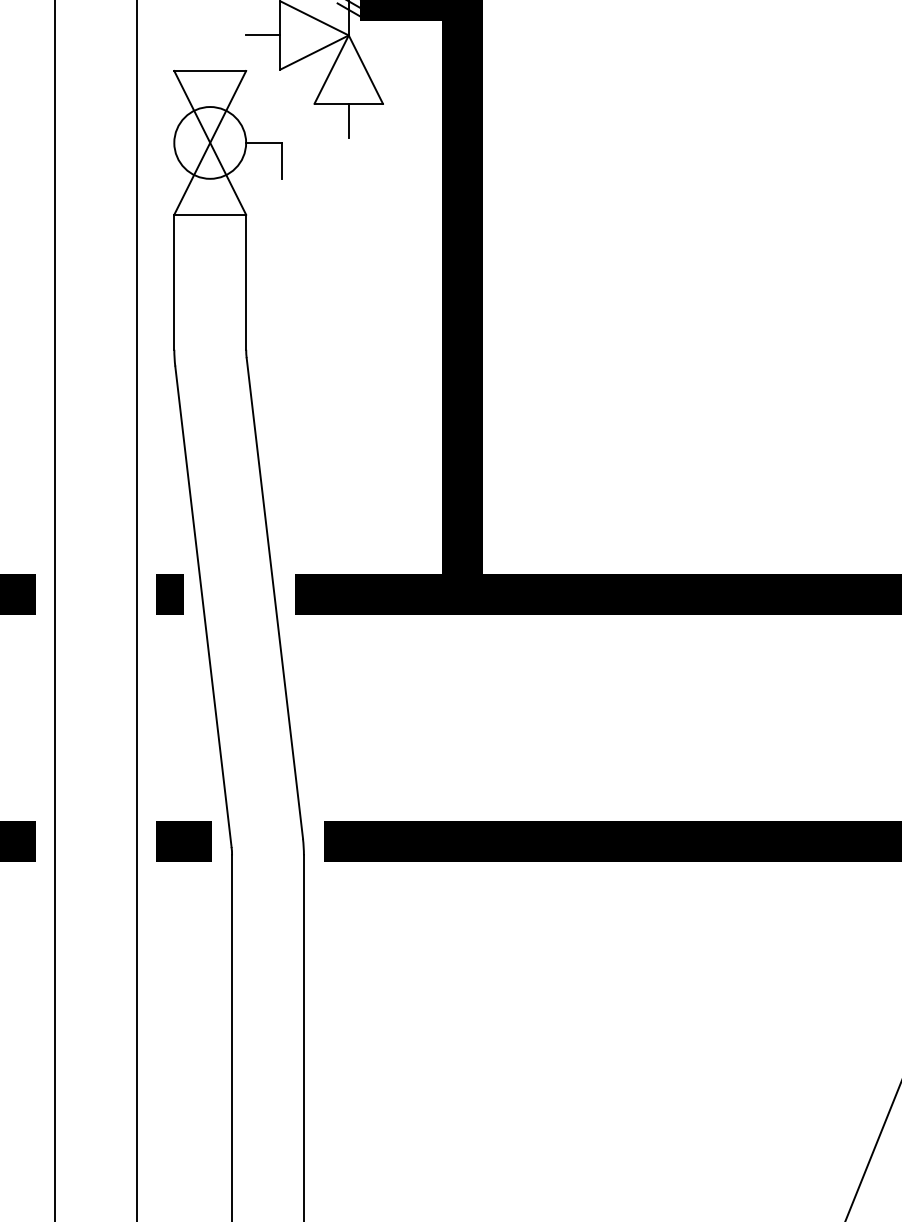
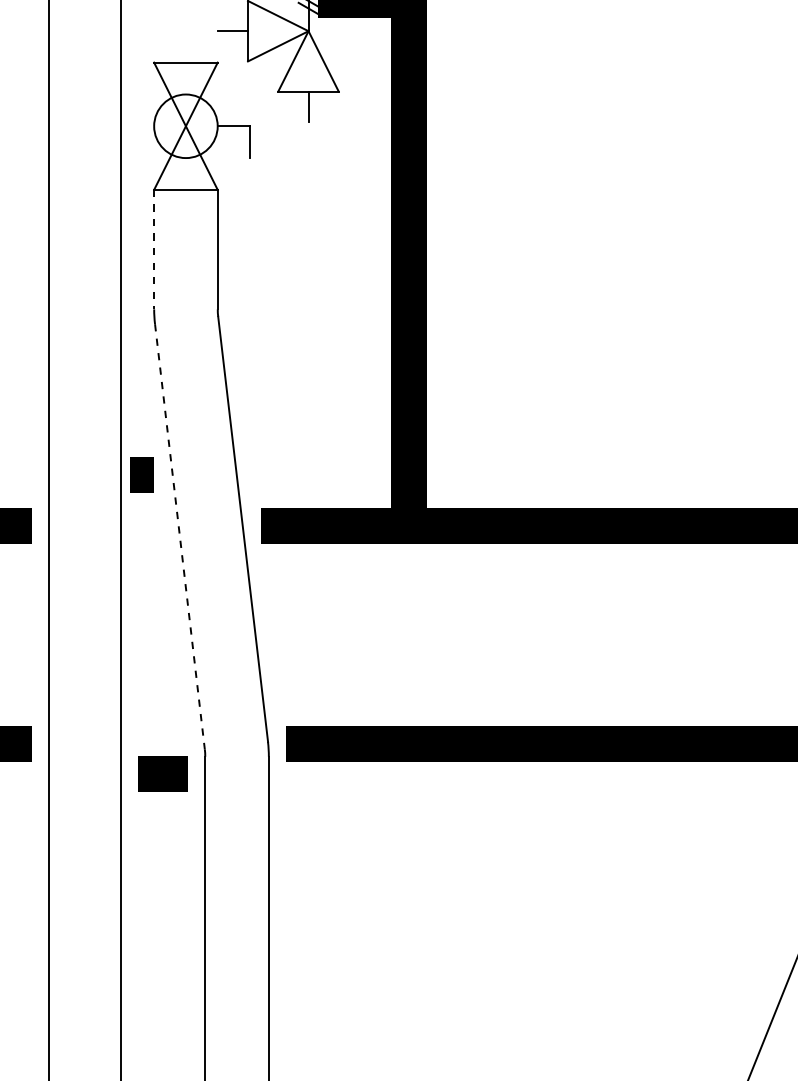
line: (174, 282) -> (154, 249), solid -> dashed
line: (169, 594) -> (141, 474), moved
line: (203, 606) -> (179, 536), solid -> dashed
line: (183, 841) -> (162, 774), moved

